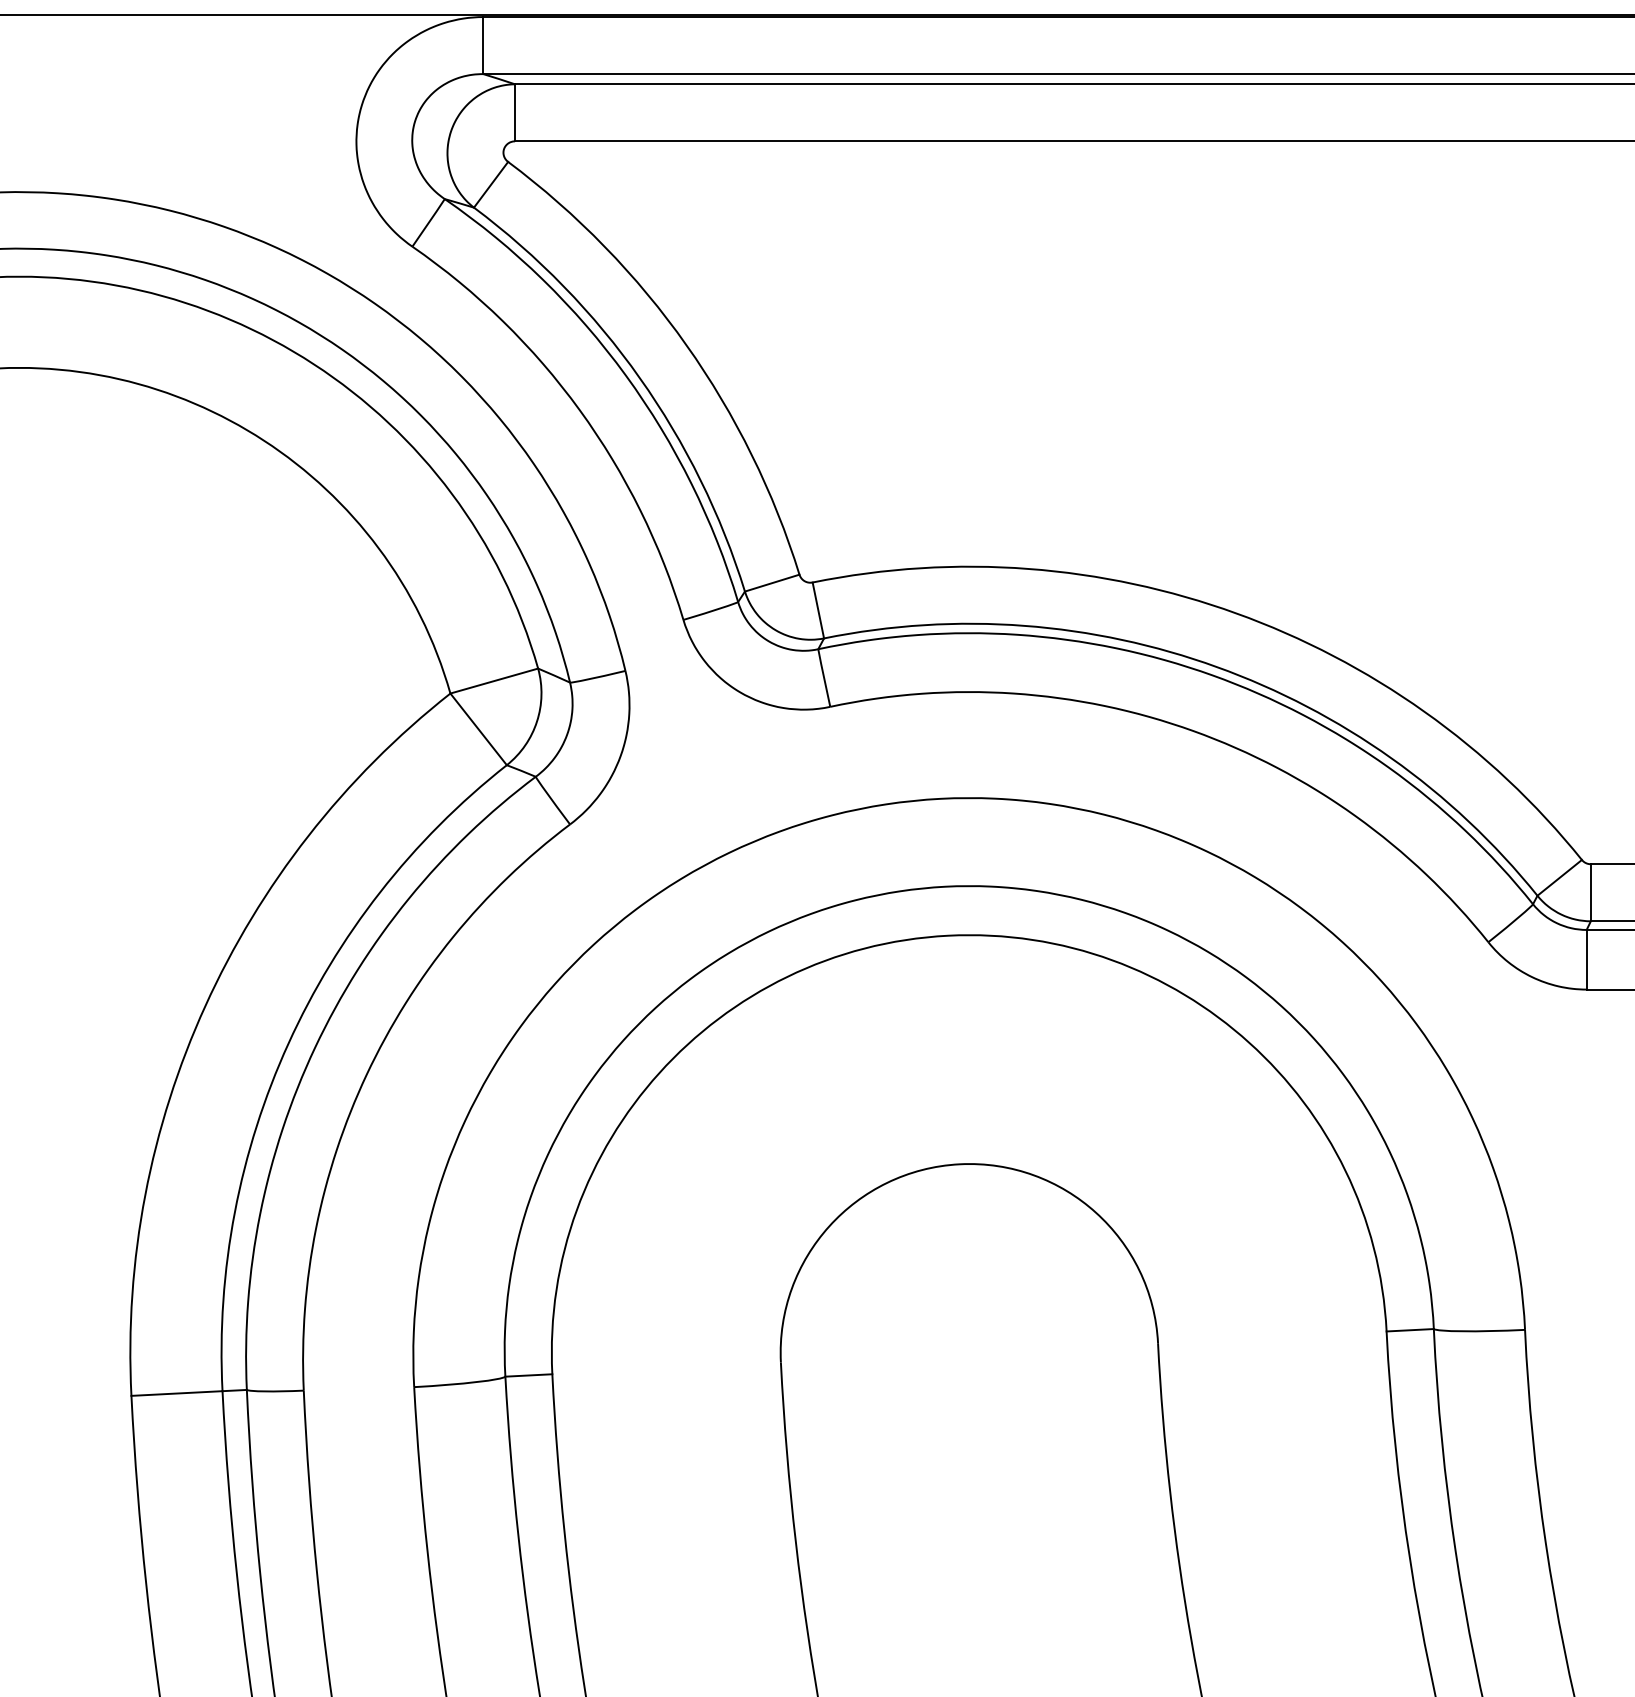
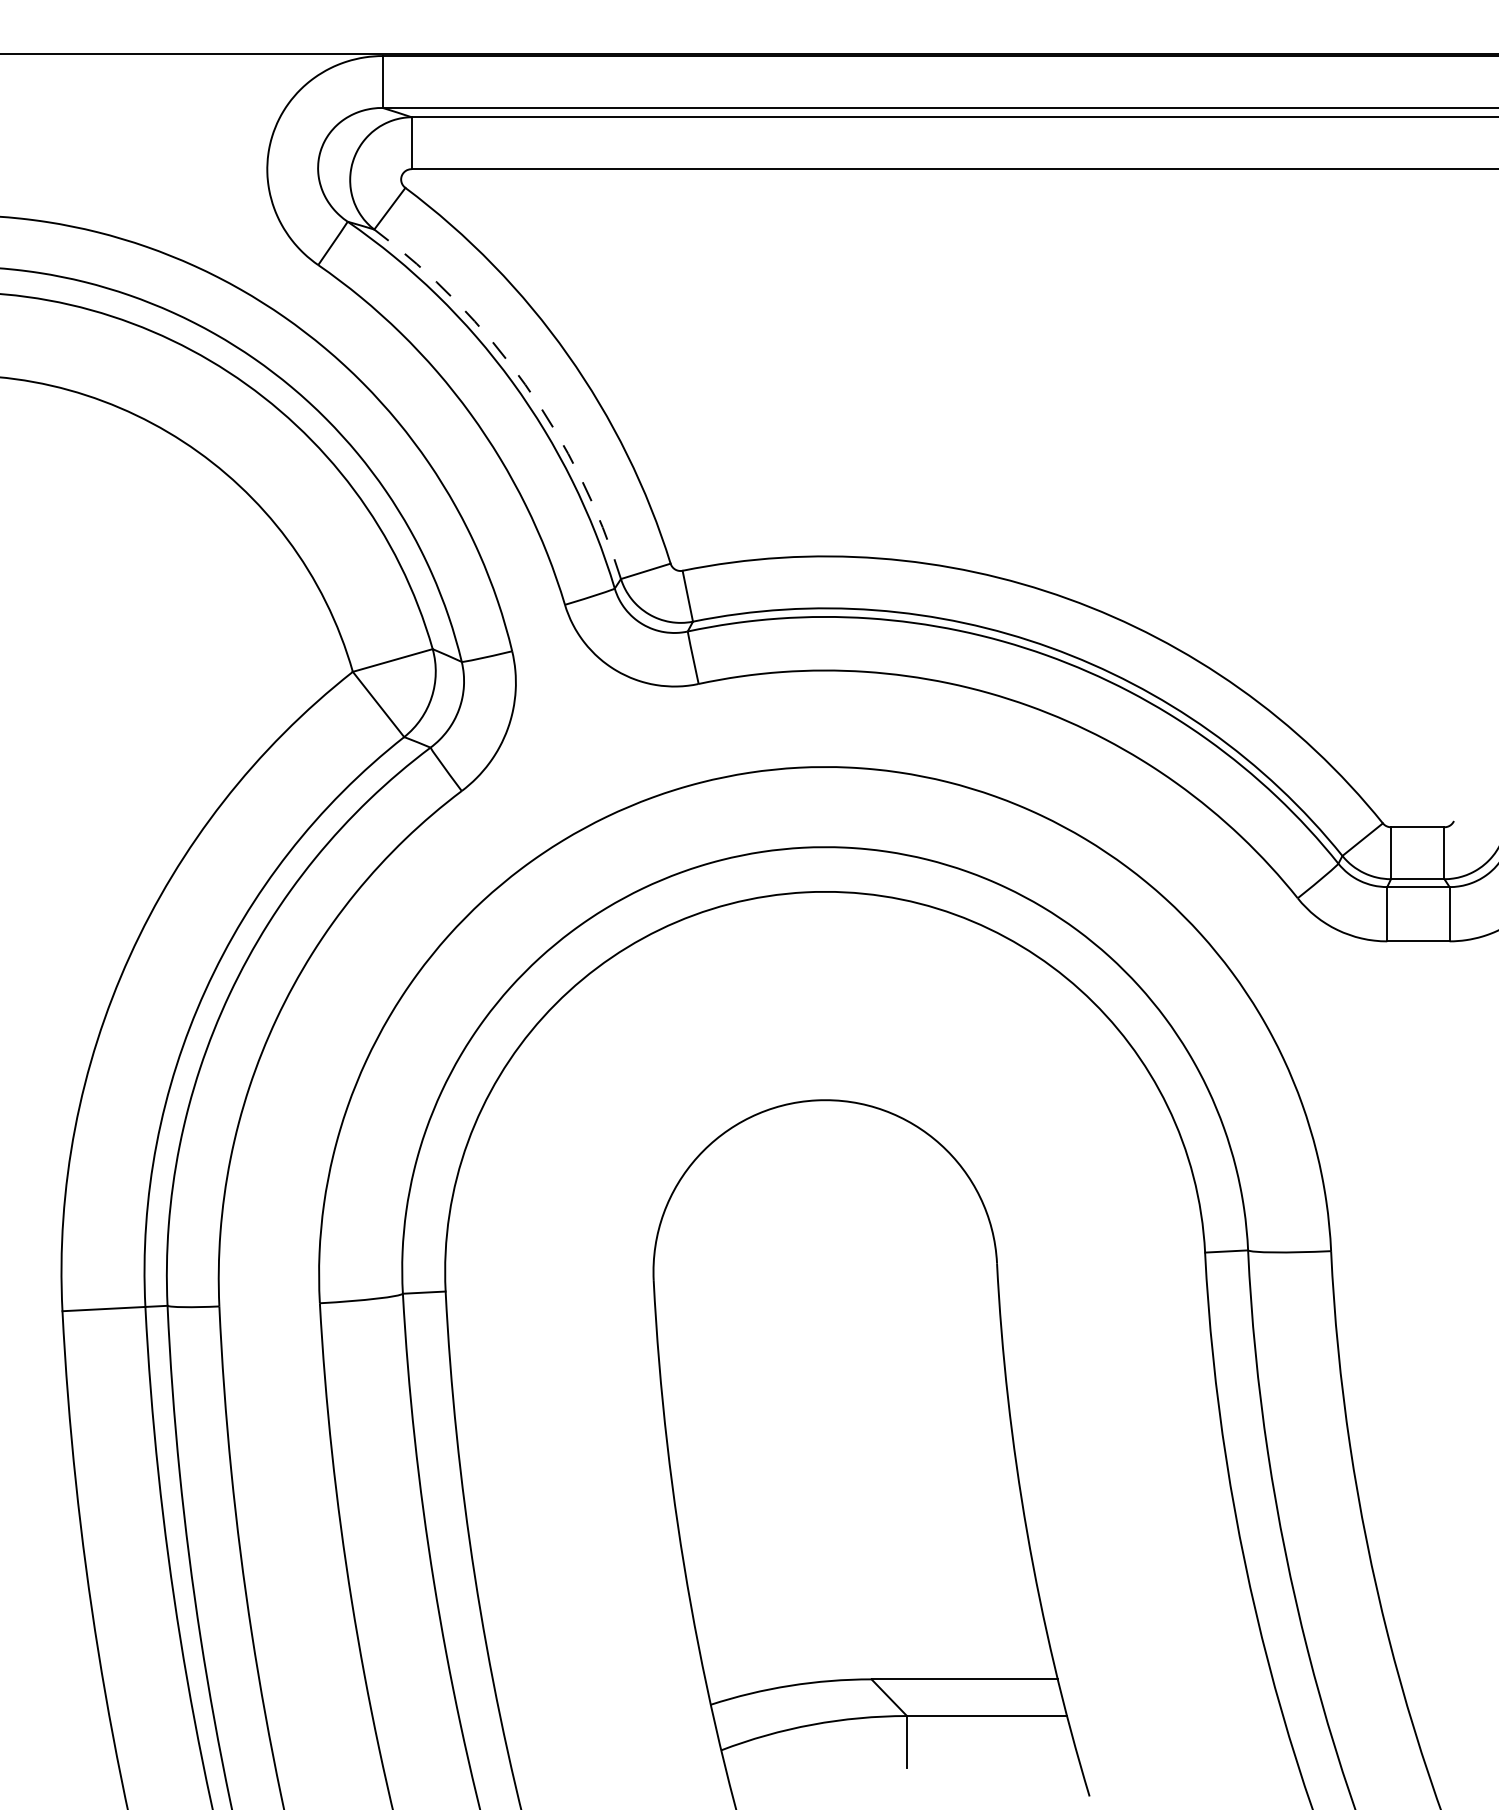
arc: (640, 377) -> (525, 384), solid -> dashed

